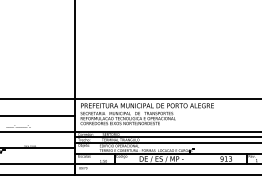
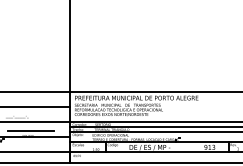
line: (33, 141) -> (31, 131), added

